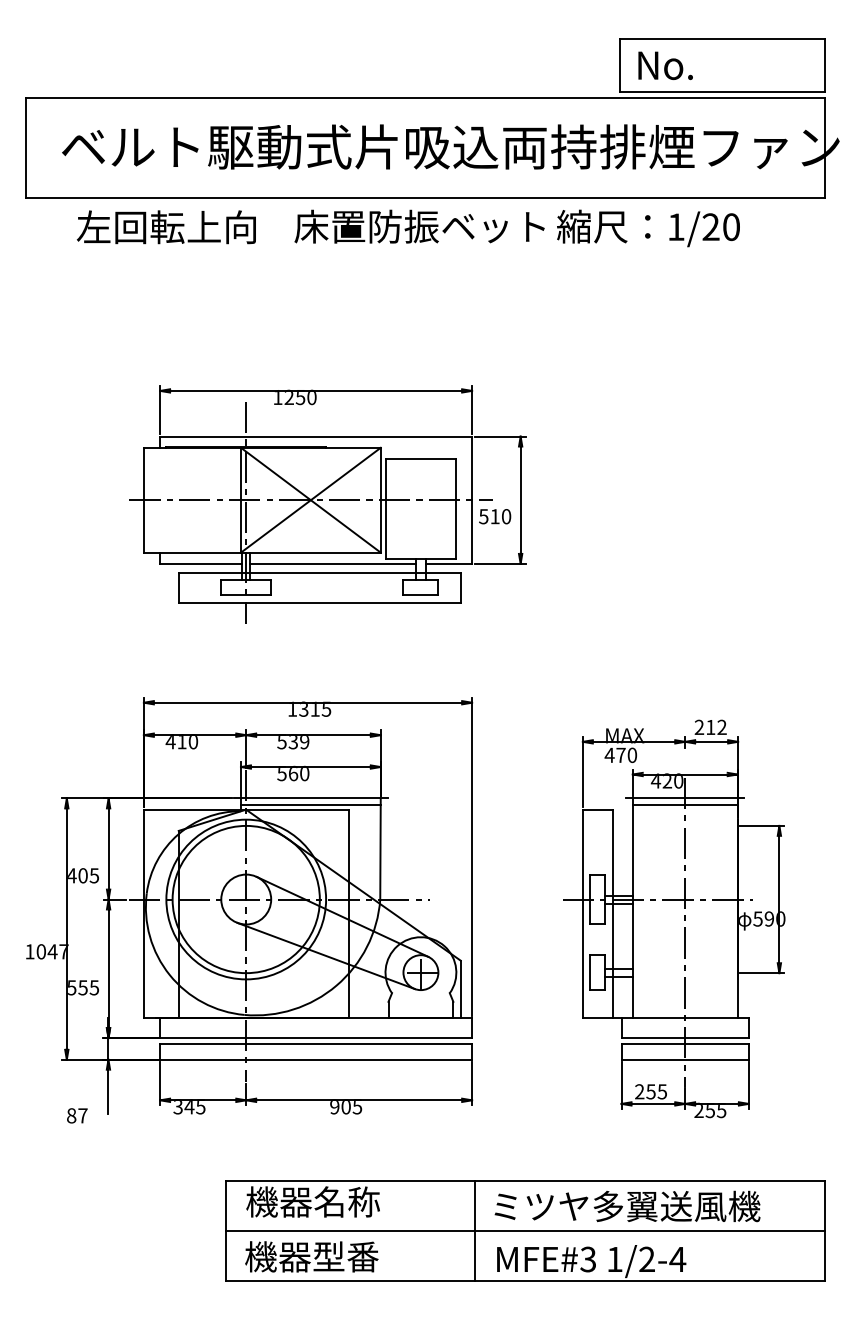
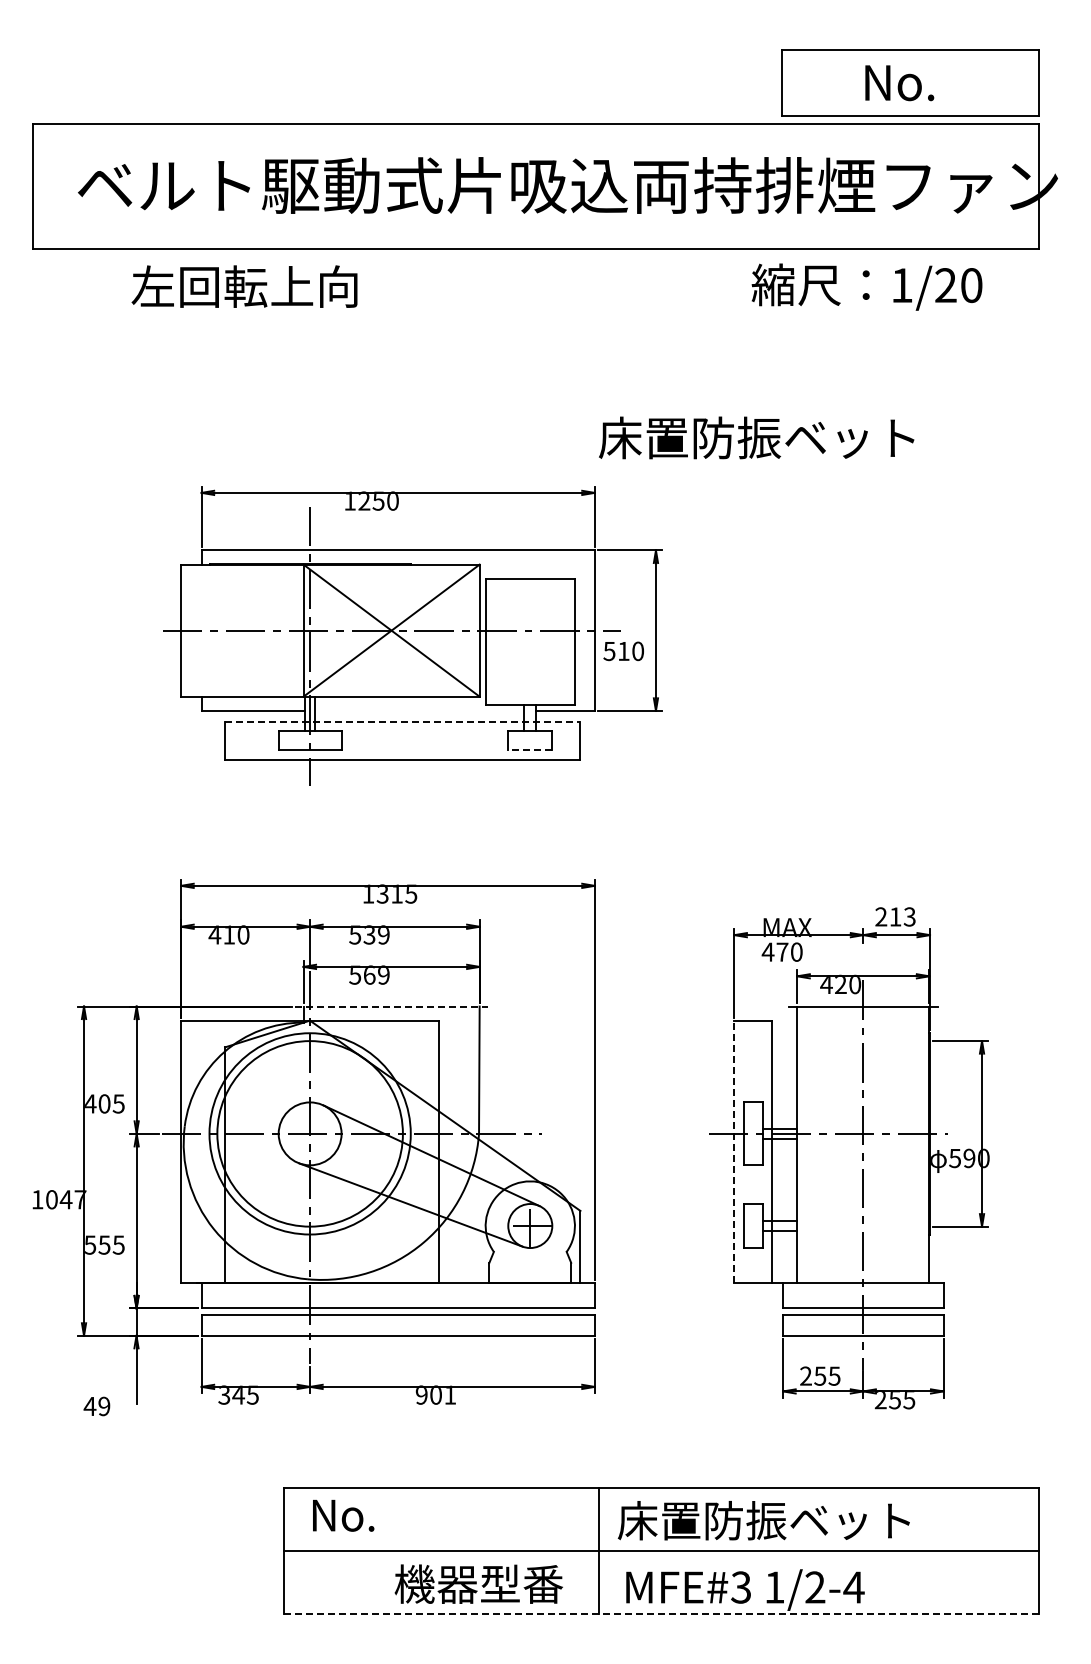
text: (665, 66) -> (899, 83), moved
text: (419, 226) -> (756, 437), moved
text: (166, 227) -> (244, 286), moved
text: (648, 227) -> (866, 286), moved
line: (333, 563) -> (419, 710), removed
line: (319, 572) -> (402, 721), solid -> dashed
line: (420, 595) -> (529, 750), solid -> dashed
text: (721, 727) -> (909, 916), 212 -> 213
text: (304, 773) -> (383, 974), 560 -> 569
line: (310, 798) -> (391, 1006), solid -> dashed
line: (310, 804) -> (391, 1014), removed
line: (685, 804) -> (863, 1014), removed
line: (582, 913) -> (734, 1151), solid -> dashed
text: (357, 1106) -> (450, 1394), 905 -> 901
text: (76, 1115) -> (96, 1406), 87 -> 49
text: (313, 1201) -> (394, 1514), 機器名称 -> No.
text: (625, 1206) -> (787, 1520), ミツヤ多翼送風機 -> 床置防振ベット
text: (311, 1256) -> (478, 1583), moved
line: (525, 1280) -> (662, 1614), solid -> dashed

